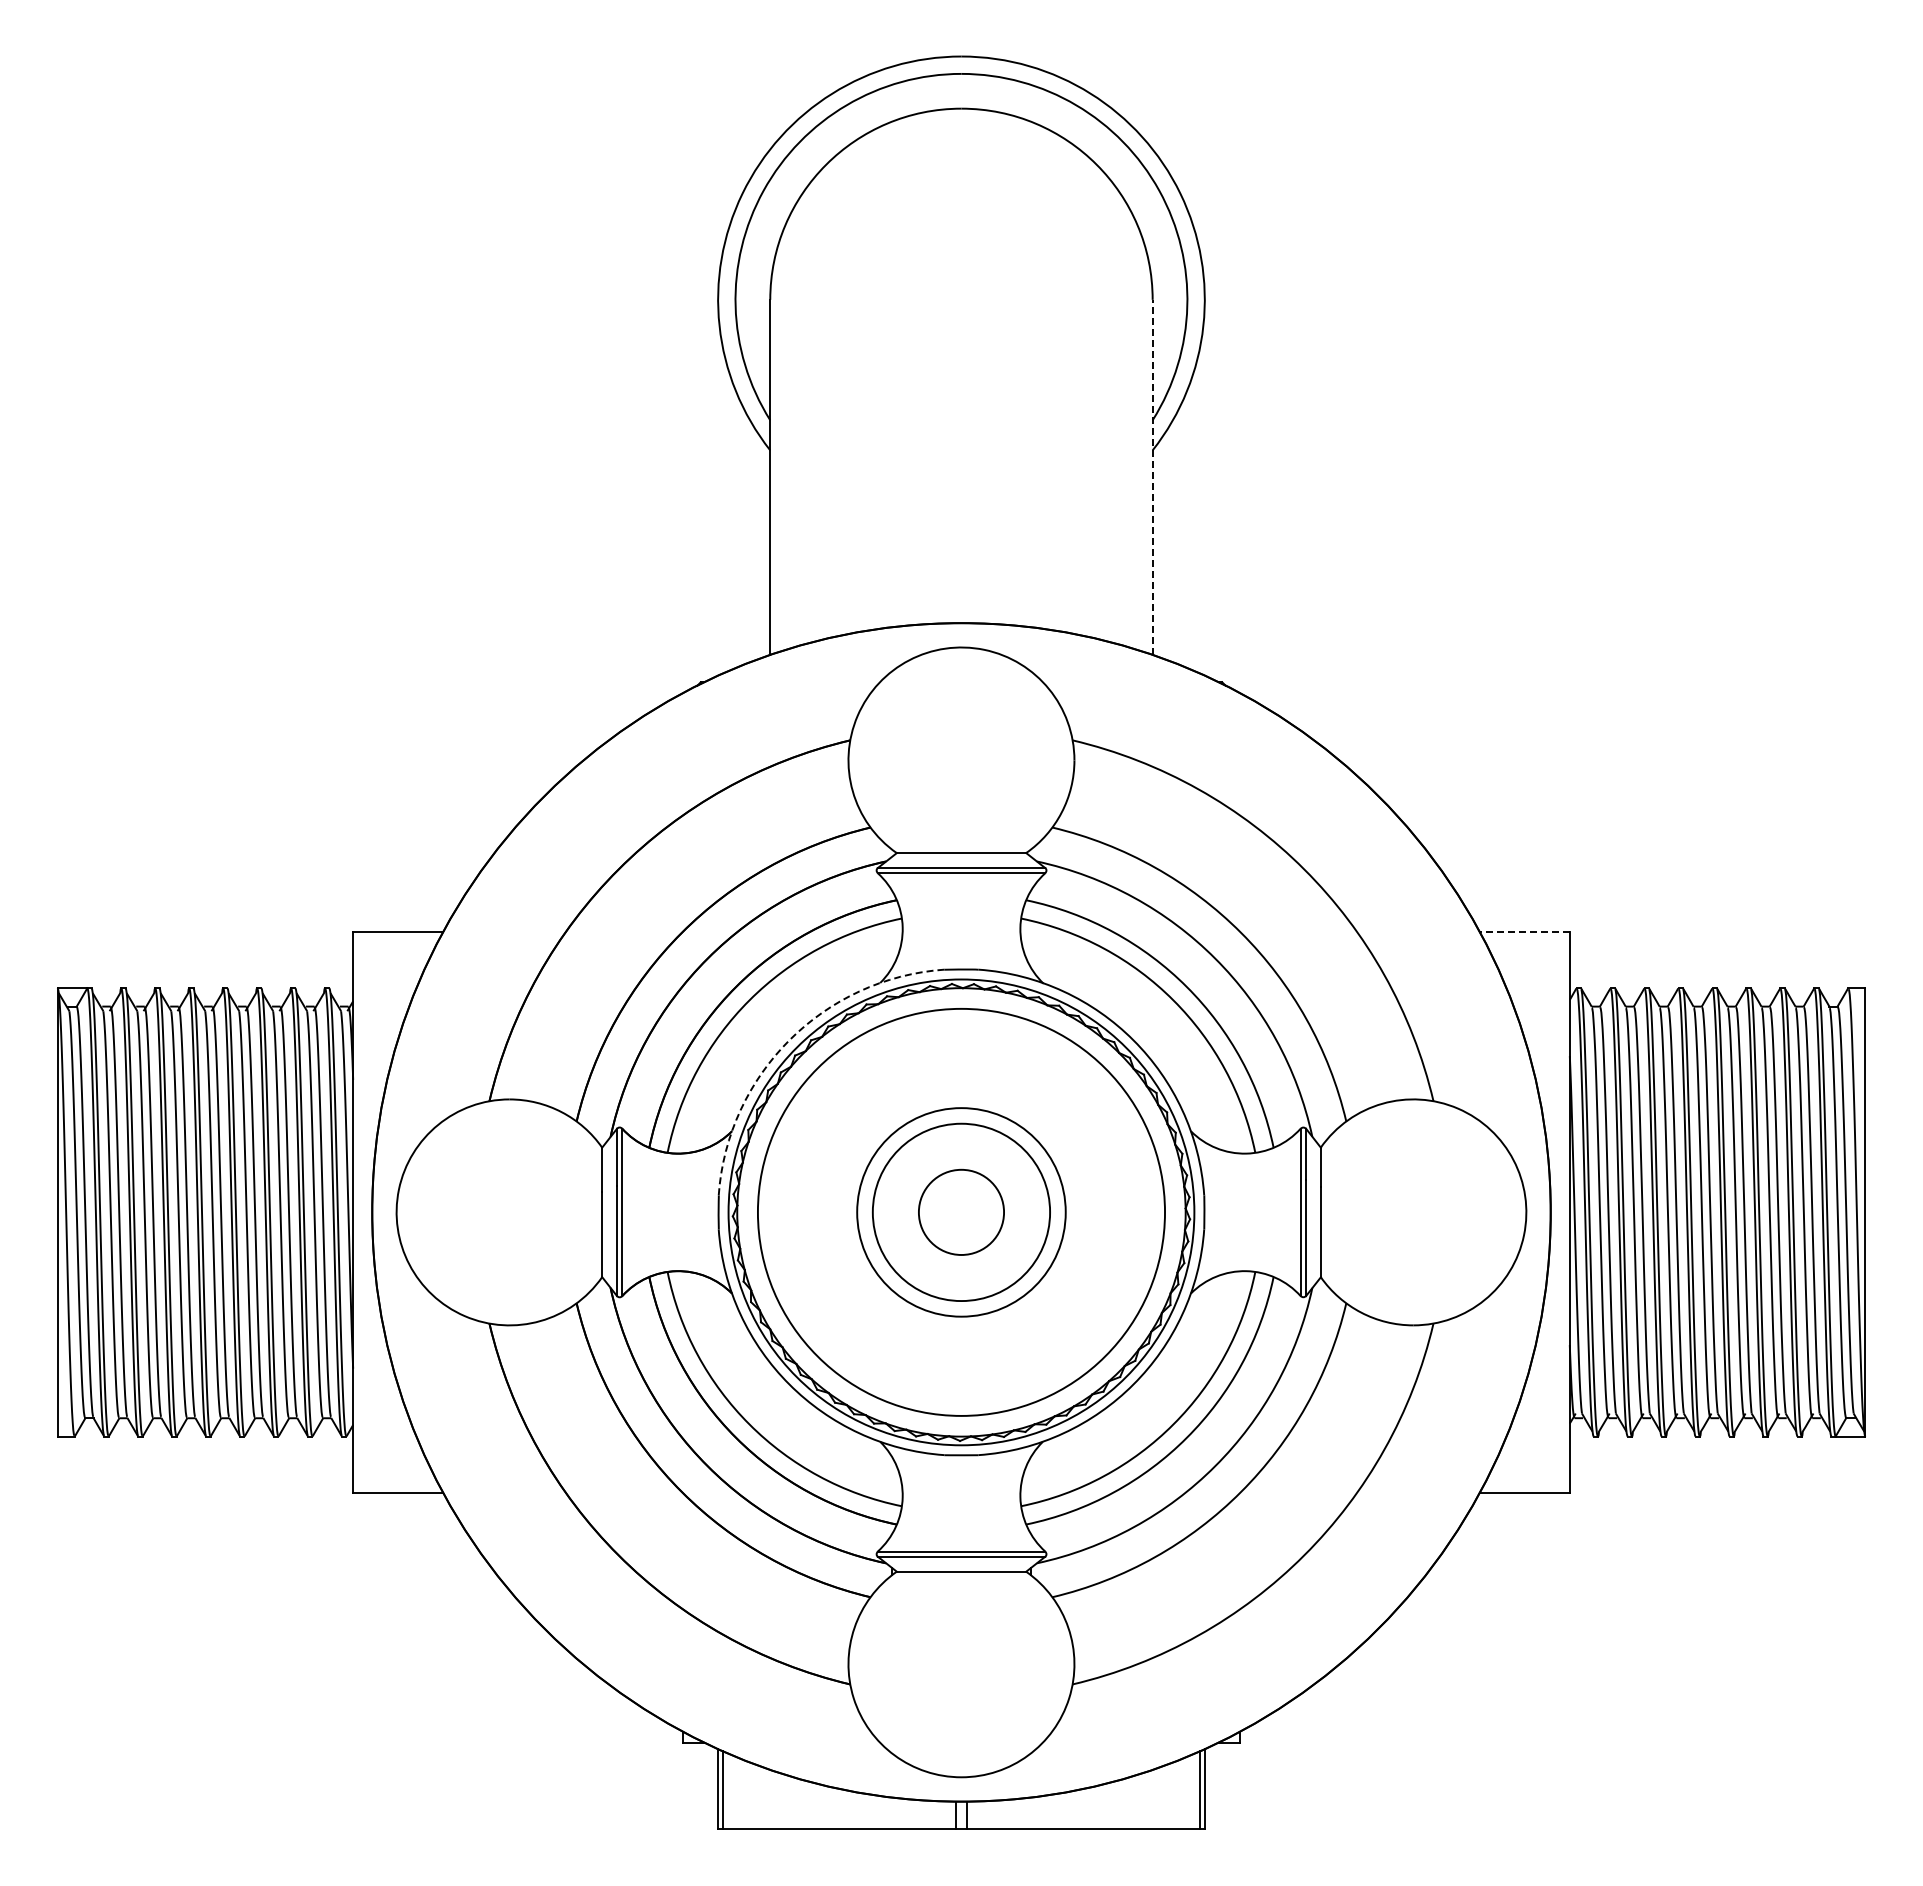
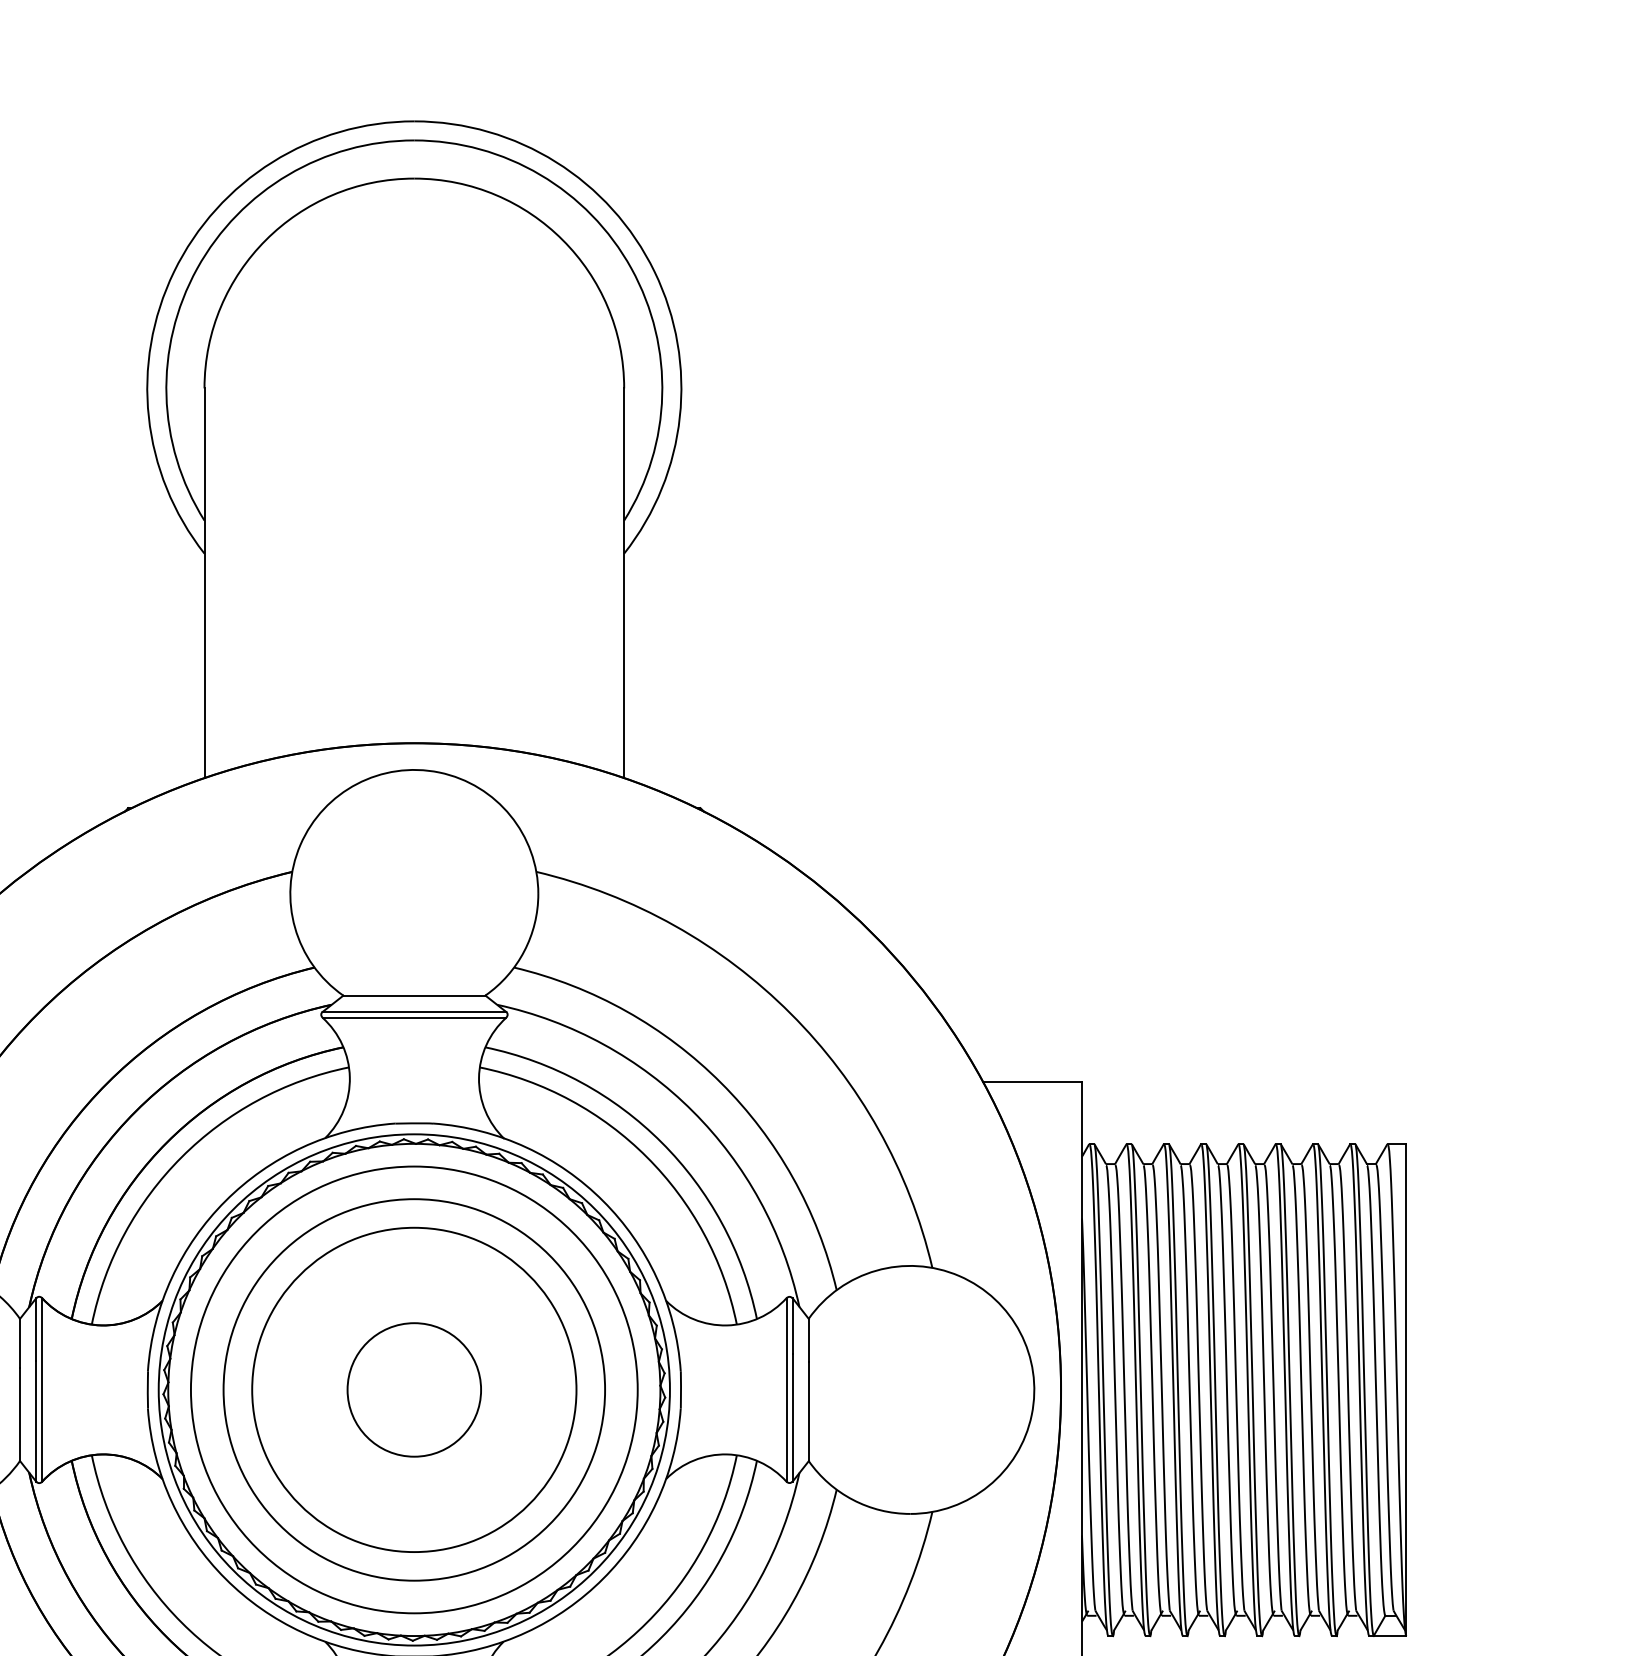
line: (1152, 477) -> (624, 583), dashed -> solid
line: (1524, 931) -> (1032, 1081), dashed -> solid
arc: (789, 1040) -> (225, 1201), dashed -> solid
circle: (961, 1212) -> (414, 1390), size x1.43
circle: (961, 1212) -> (414, 1390), size x1.67
circle: (961, 1212) -> (414, 1390), size x1.67

